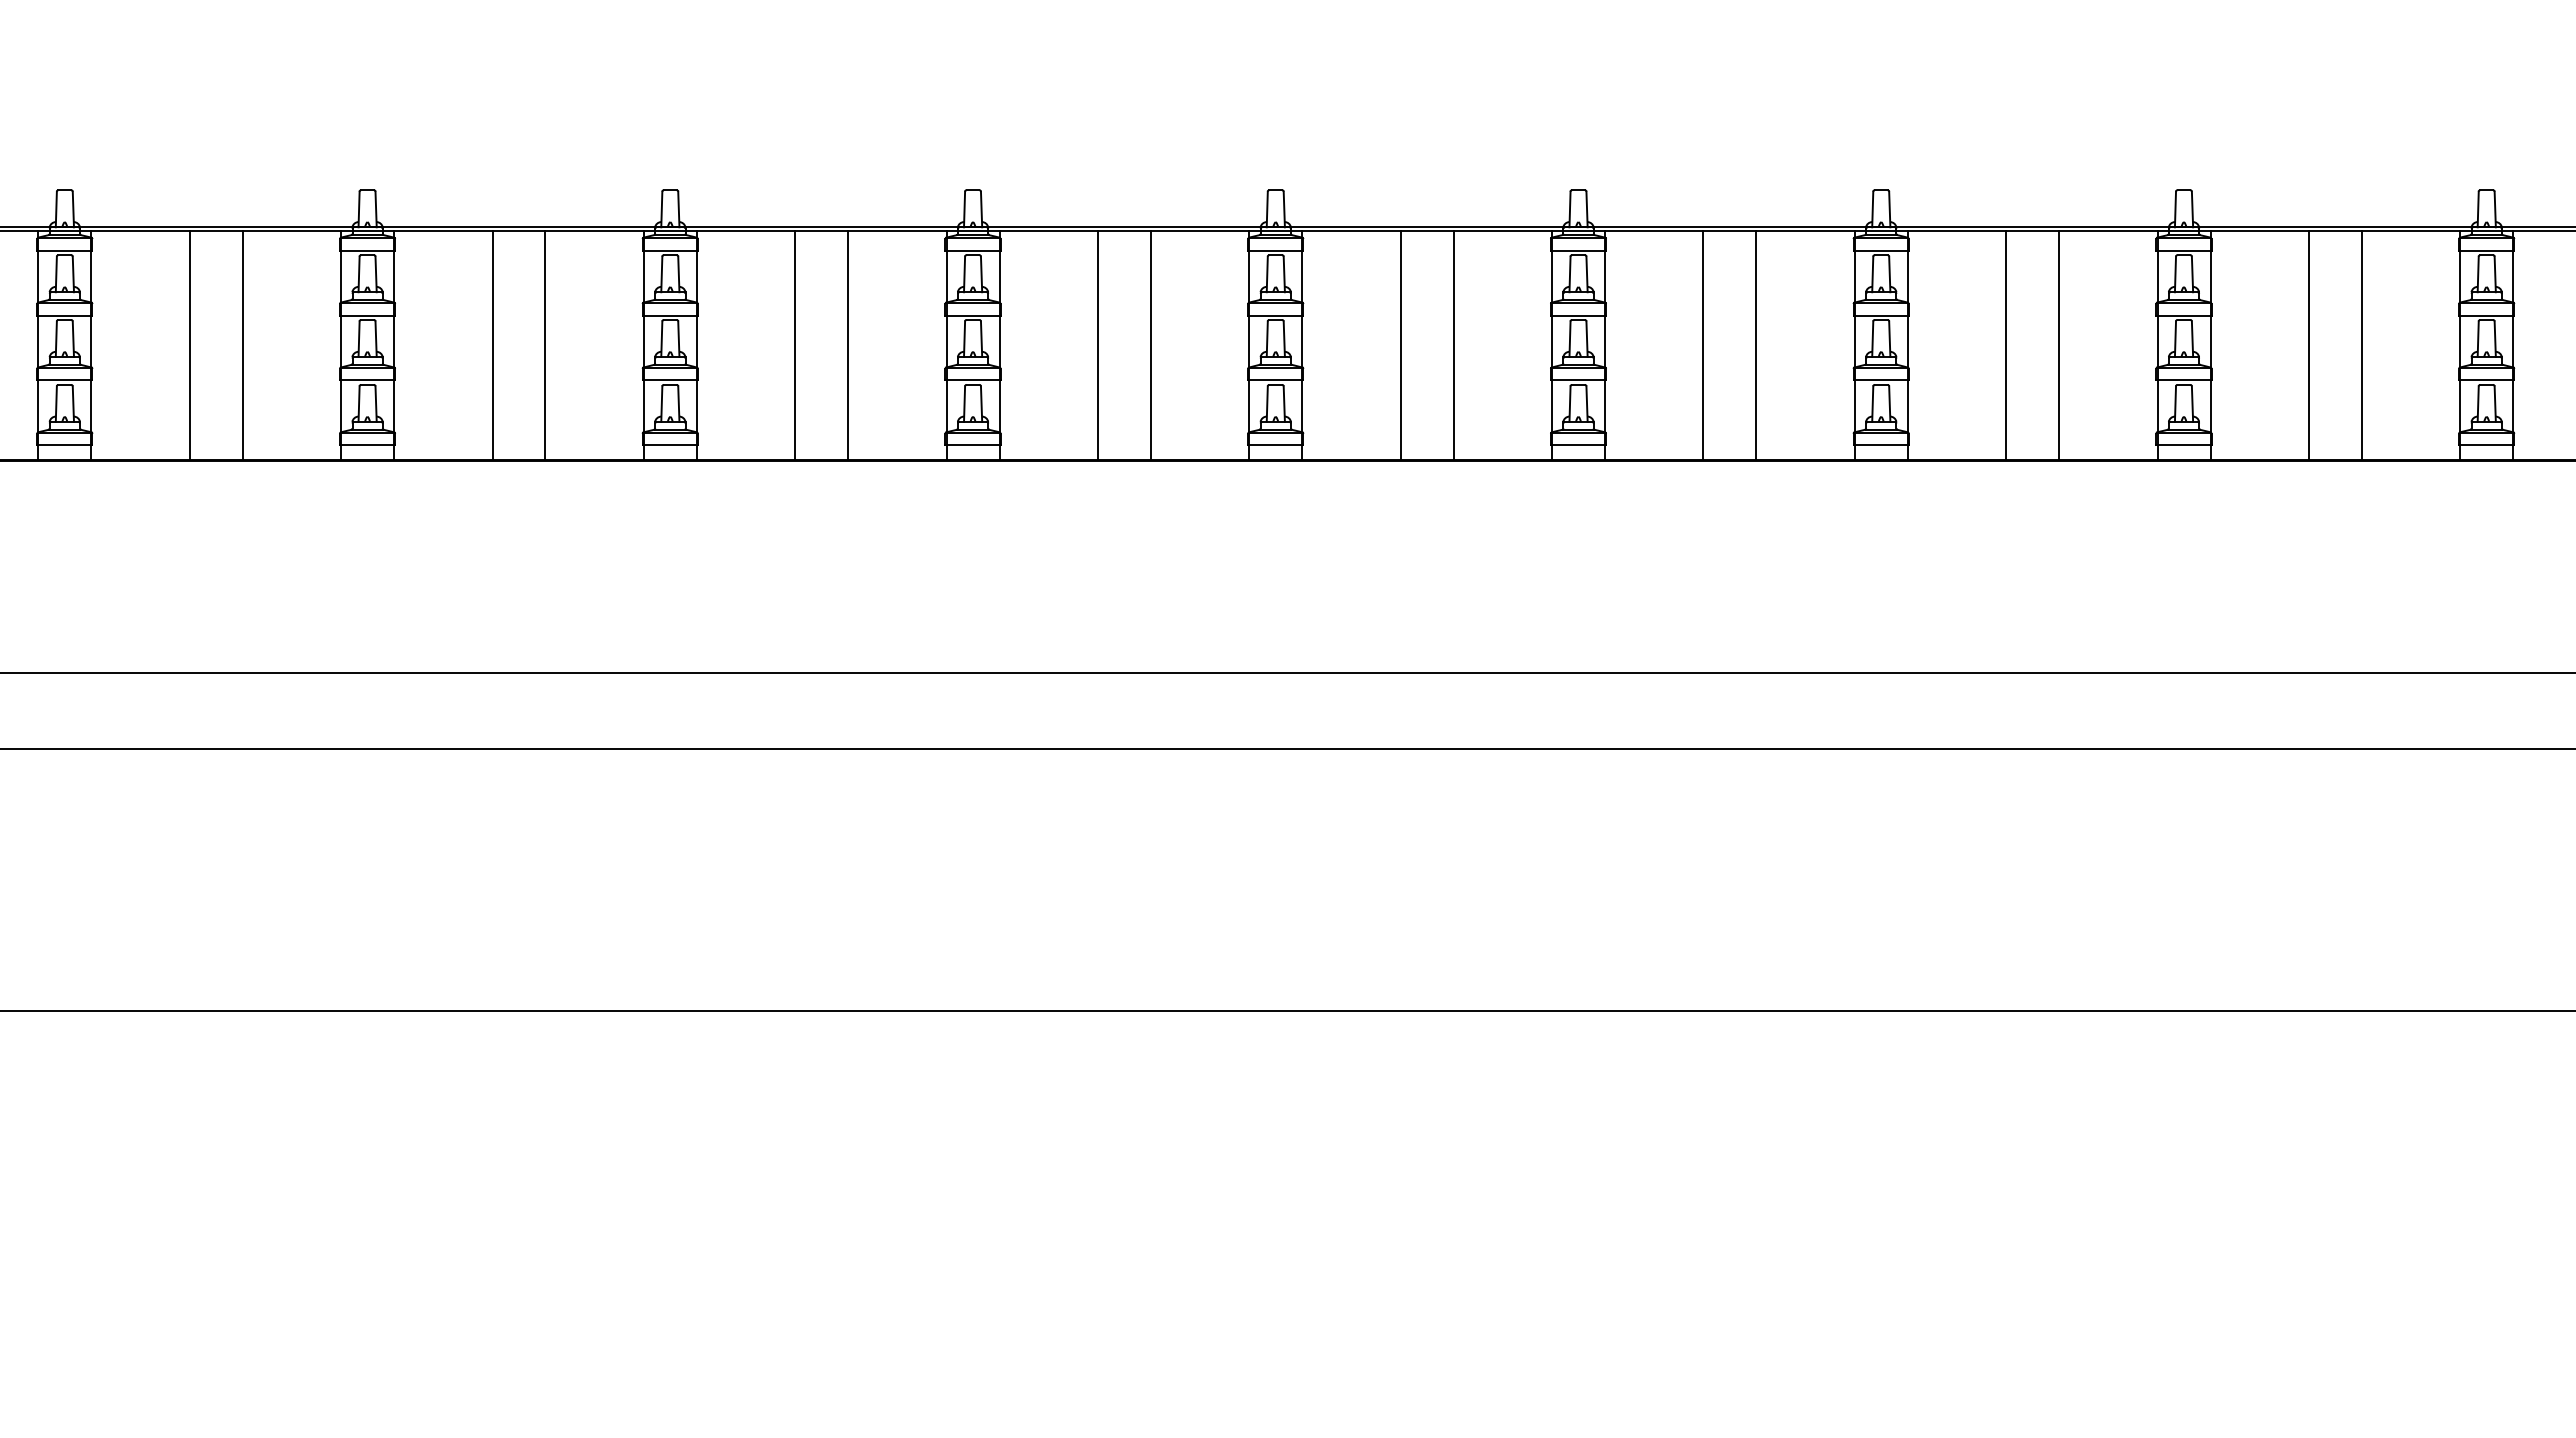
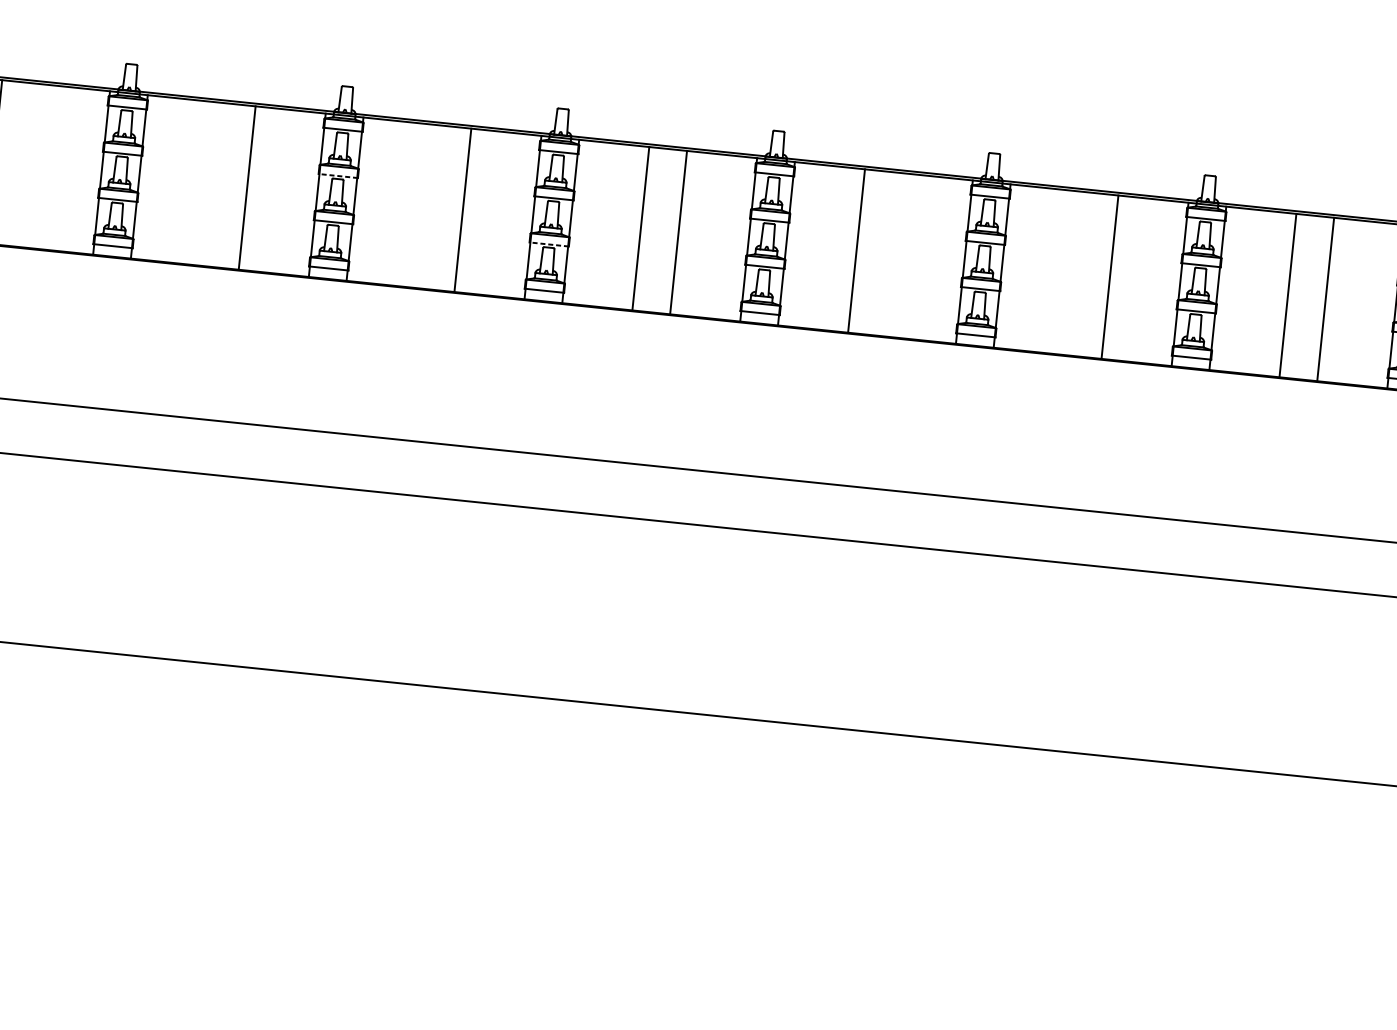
line: (670, 315) -> (338, 175), solid -> dashed
line: (242, 345) -> (31, 165), removed
line: (492, 345) -> (209, 184), removed
line: (795, 345) -> (425, 206), removed
line: (1453, 345) -> (894, 254), removed
line: (1703, 345) -> (1072, 273), removed
line: (973, 380) -> (549, 244), solid -> dashed

